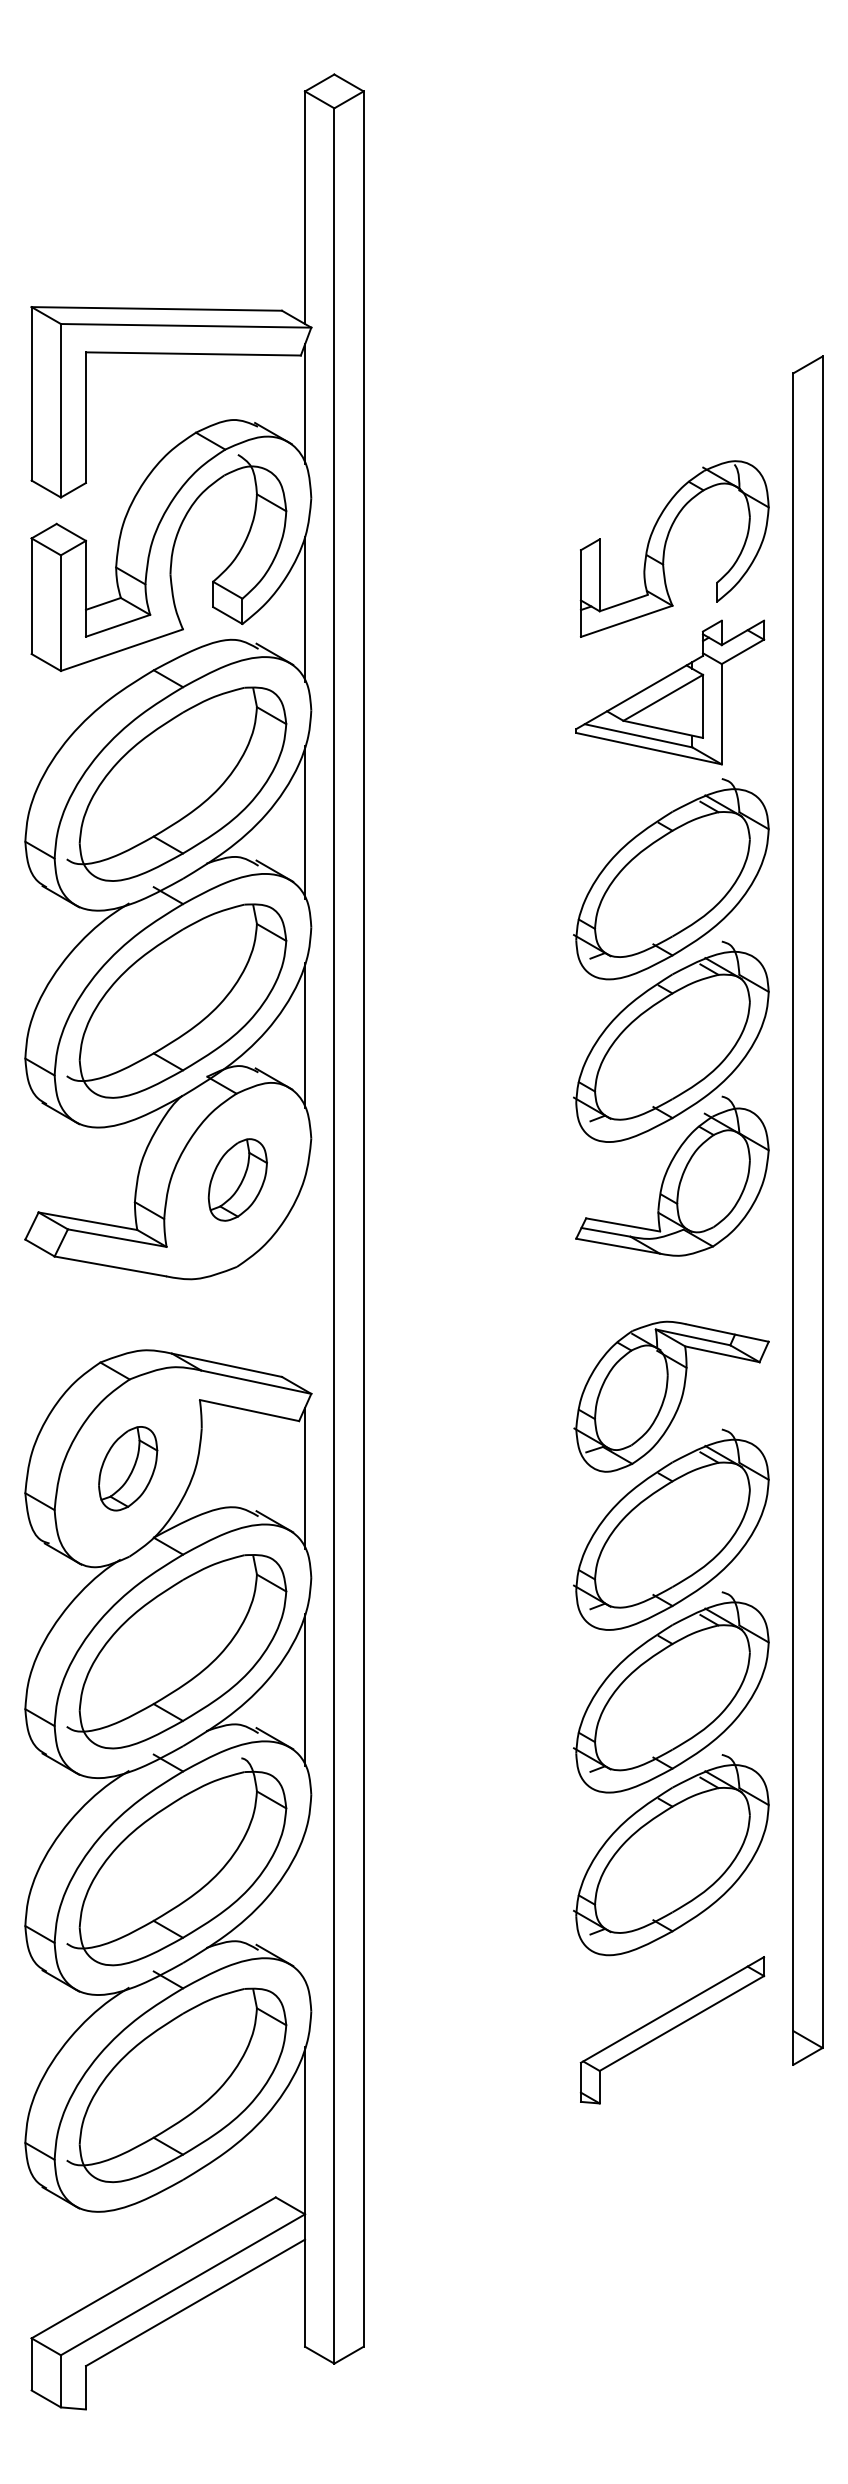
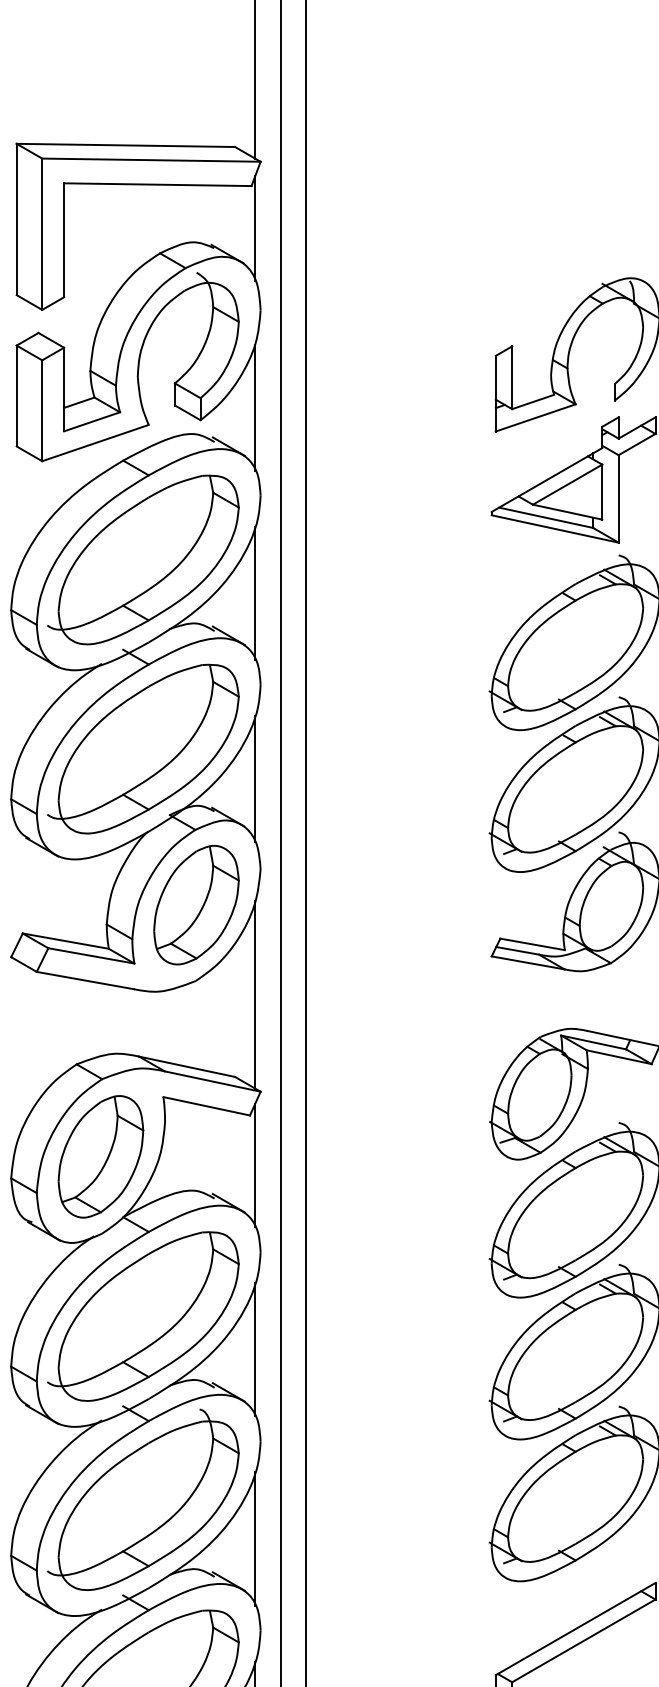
part: (237, 1179) -> (196, 904), size x1.67
line: (305, 1282) -> (255, 994), added
part: (127, 1468) -> (100, 1156), size x1.67
line: (305, 1906) -> (255, 1538), added

